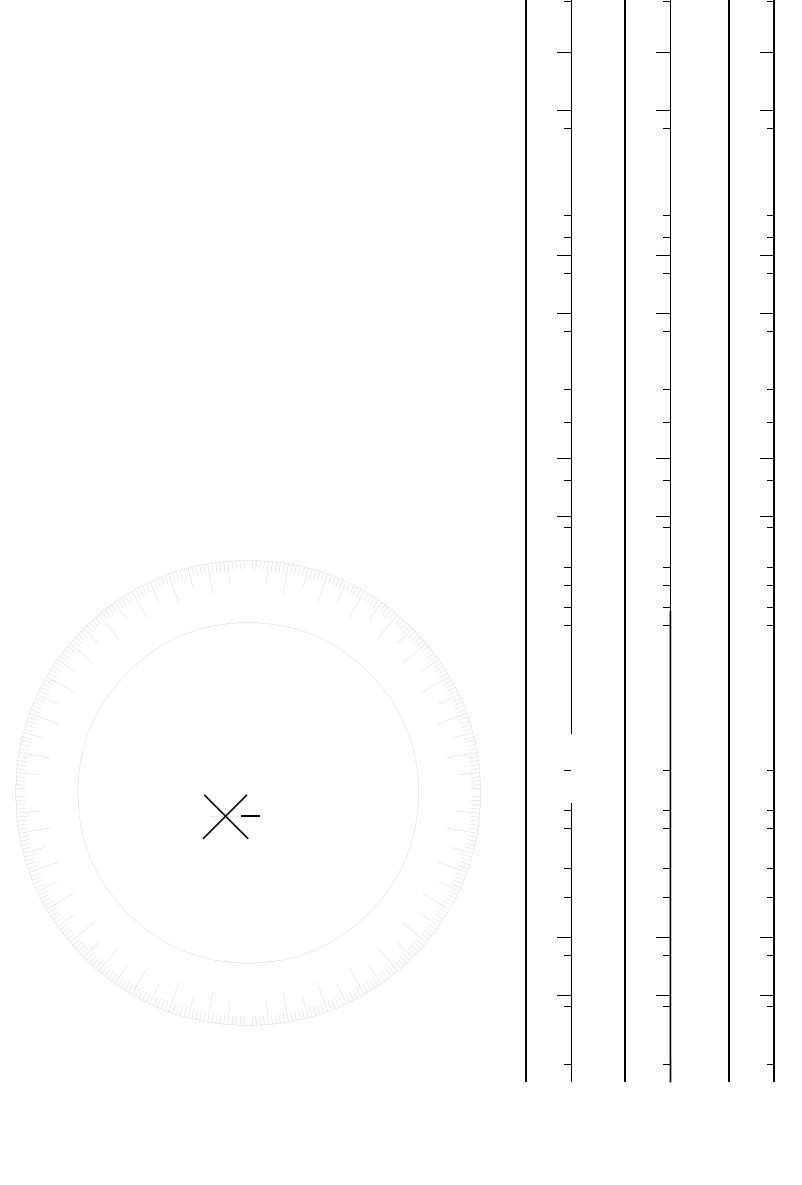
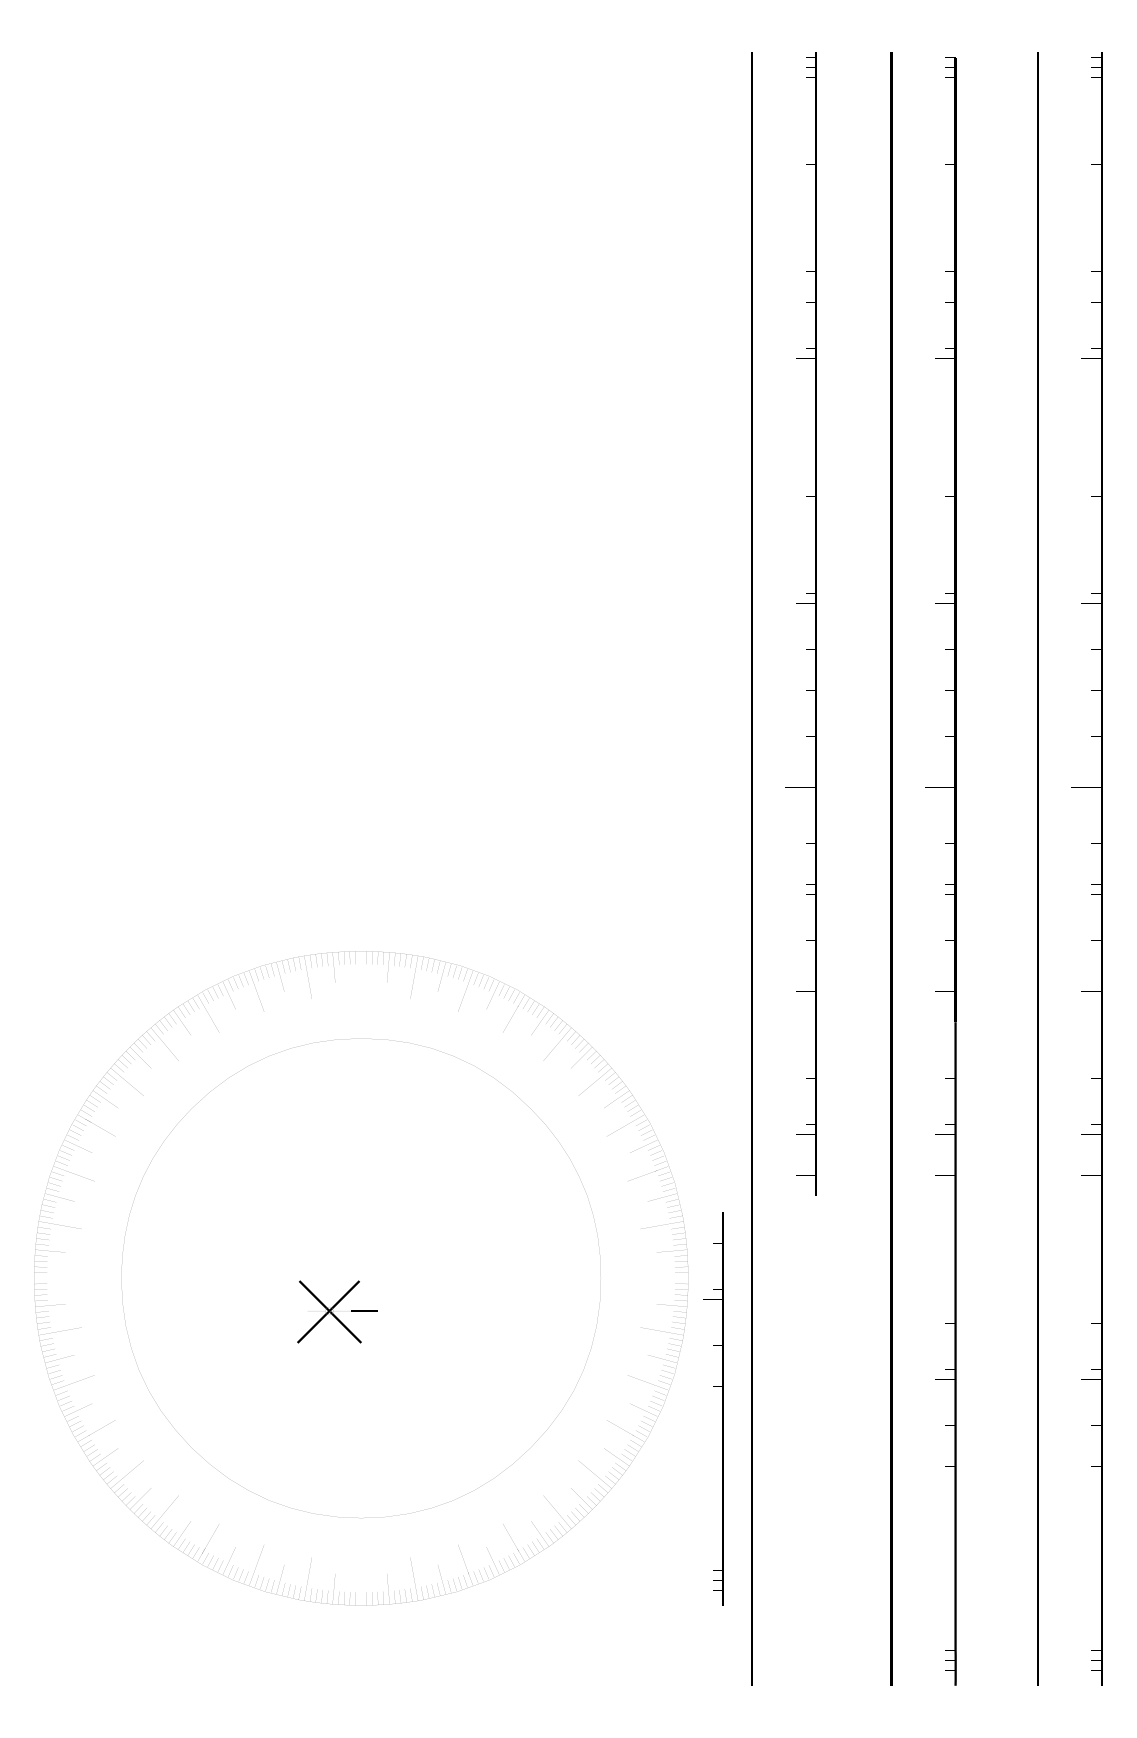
part: (570, 942) -> (722, 1408), moved

